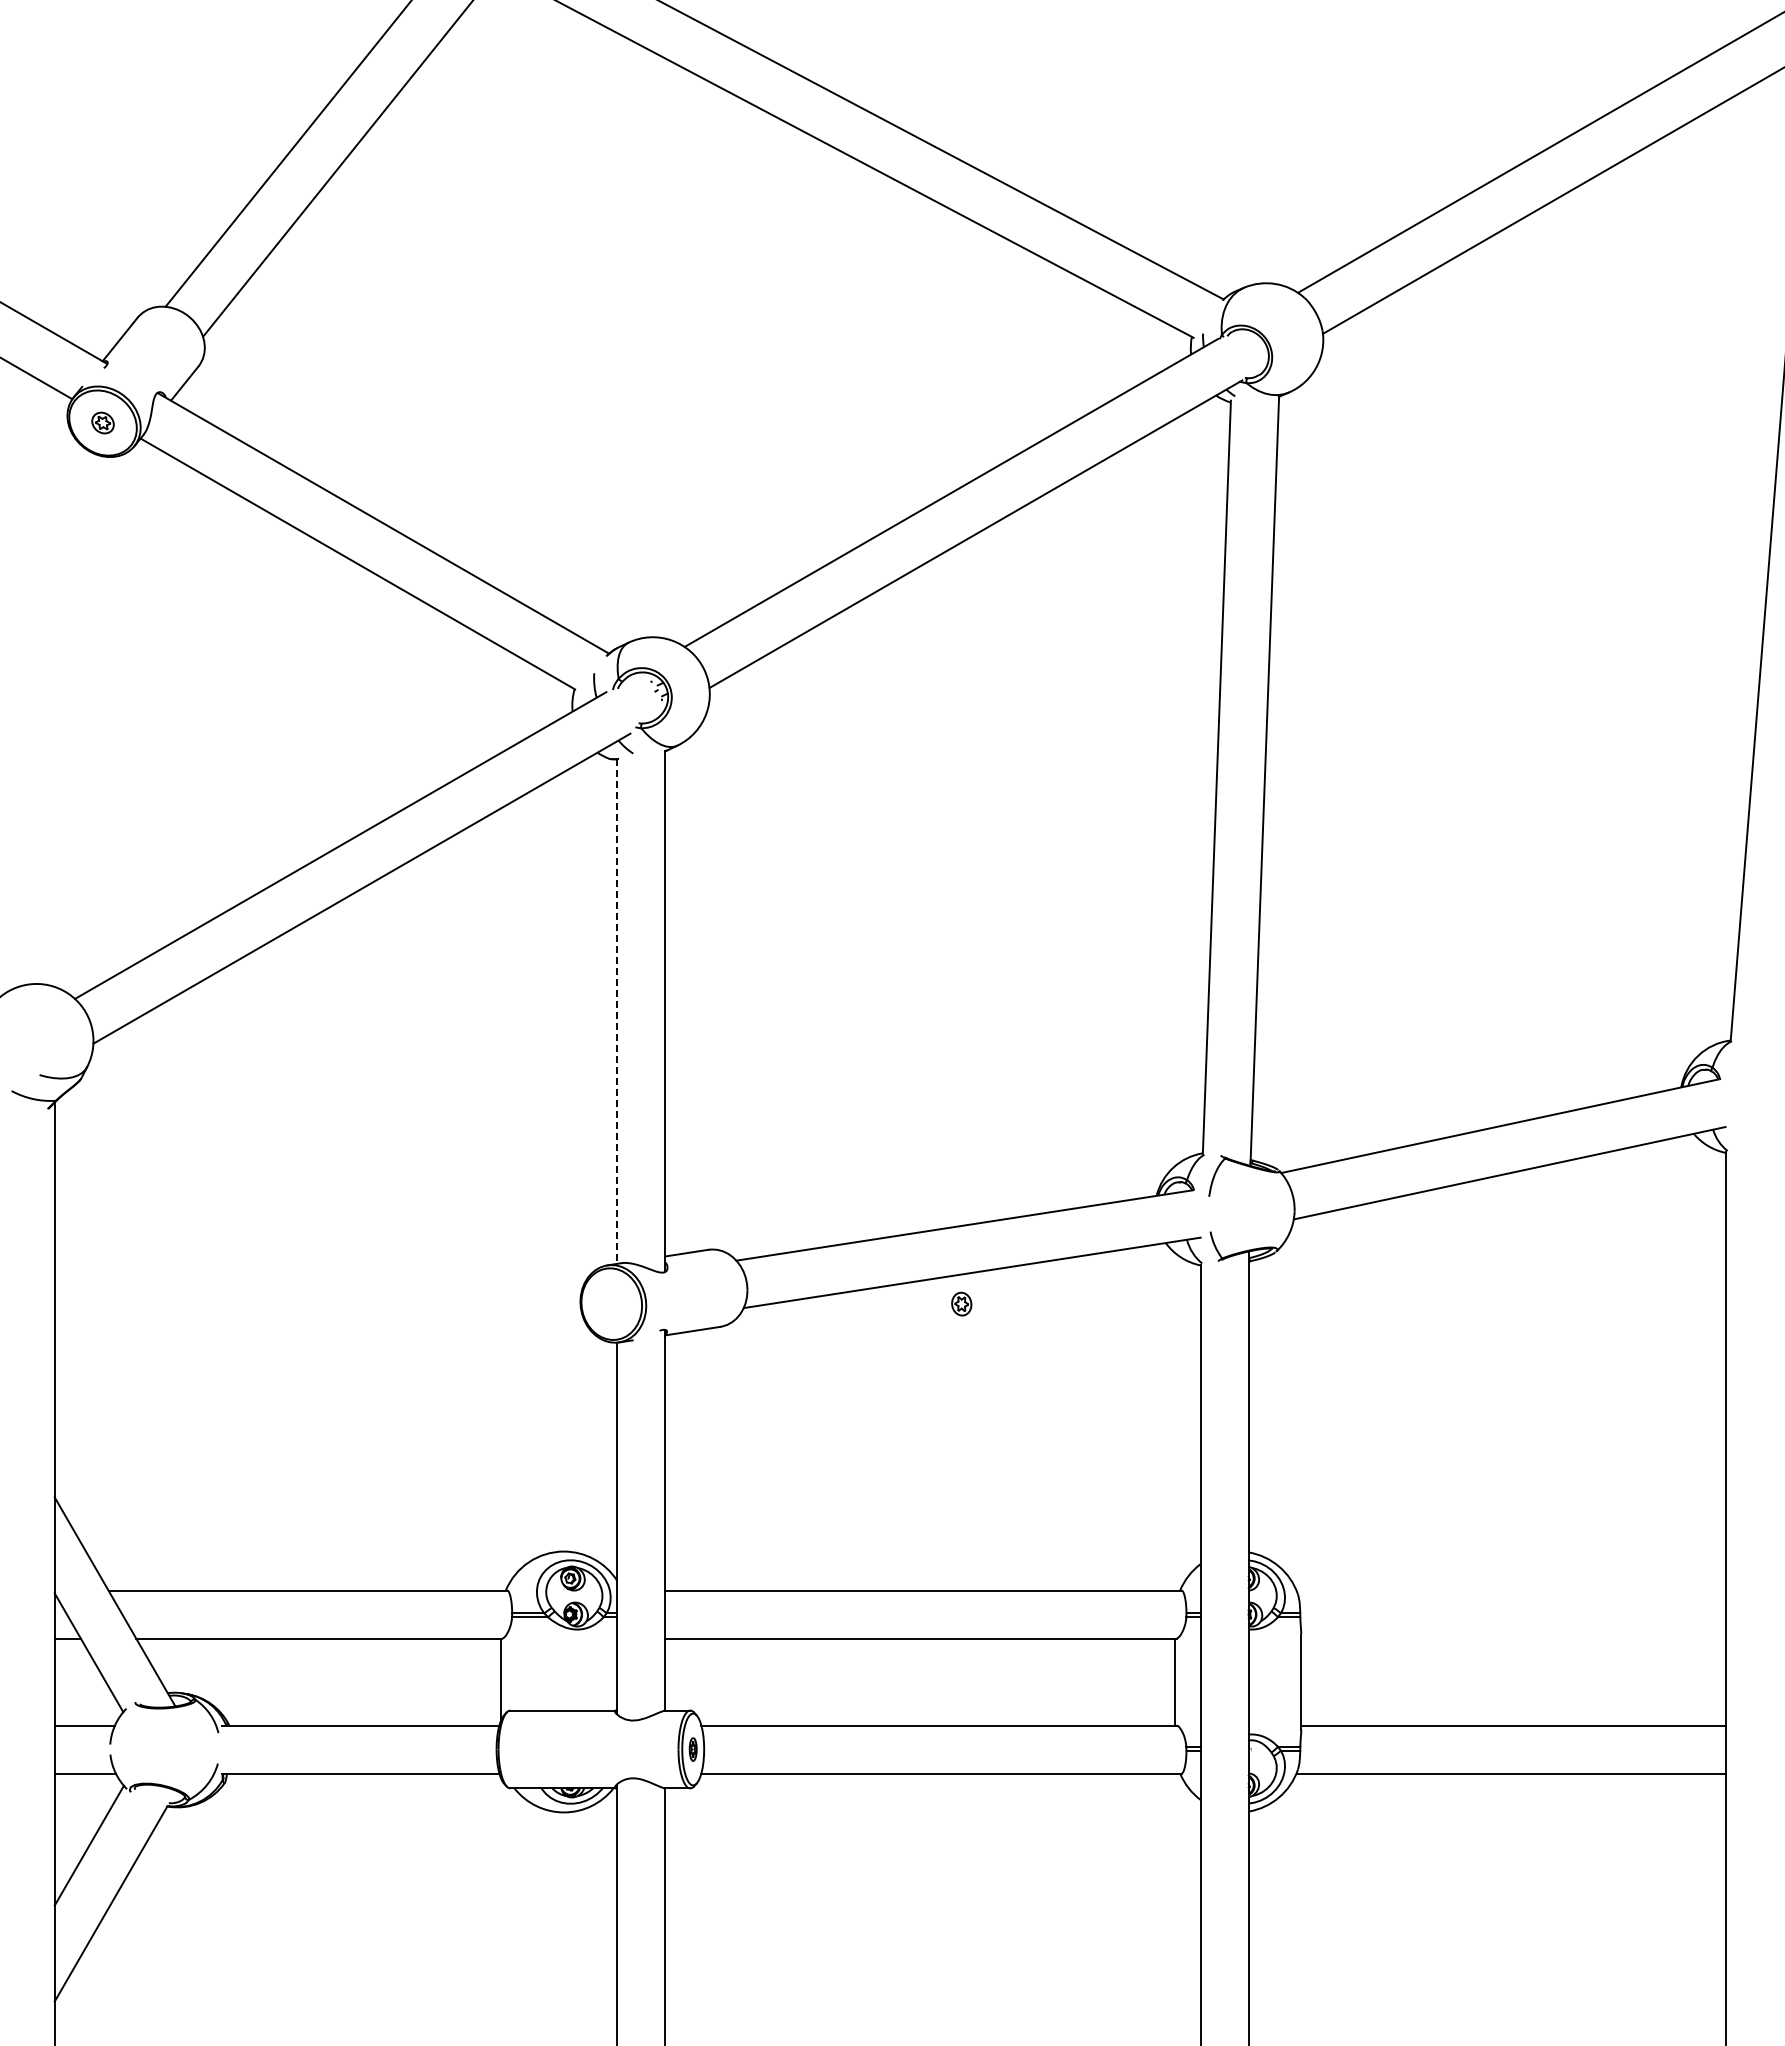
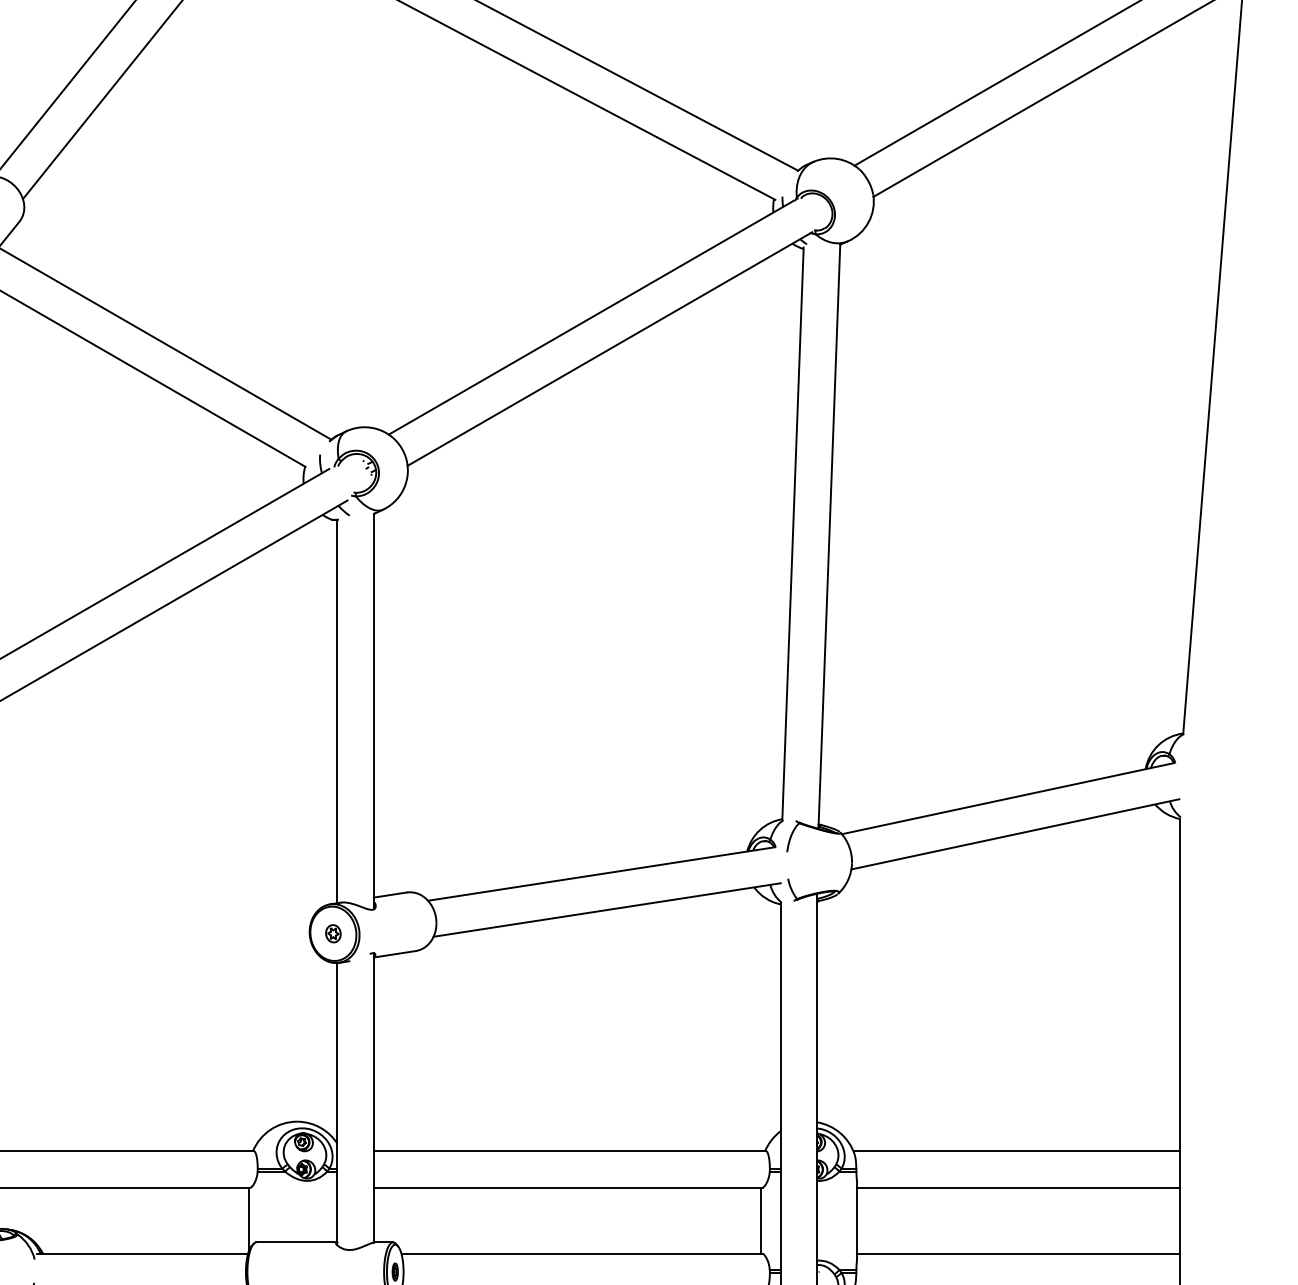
line: (617, 1012) -> (337, 712), dashed -> solid
part: (961, 1303) -> (333, 933), moved
line: (1511, 1590) -> (1016, 1151), added
line: (1513, 1638) -> (1018, 1187), added

